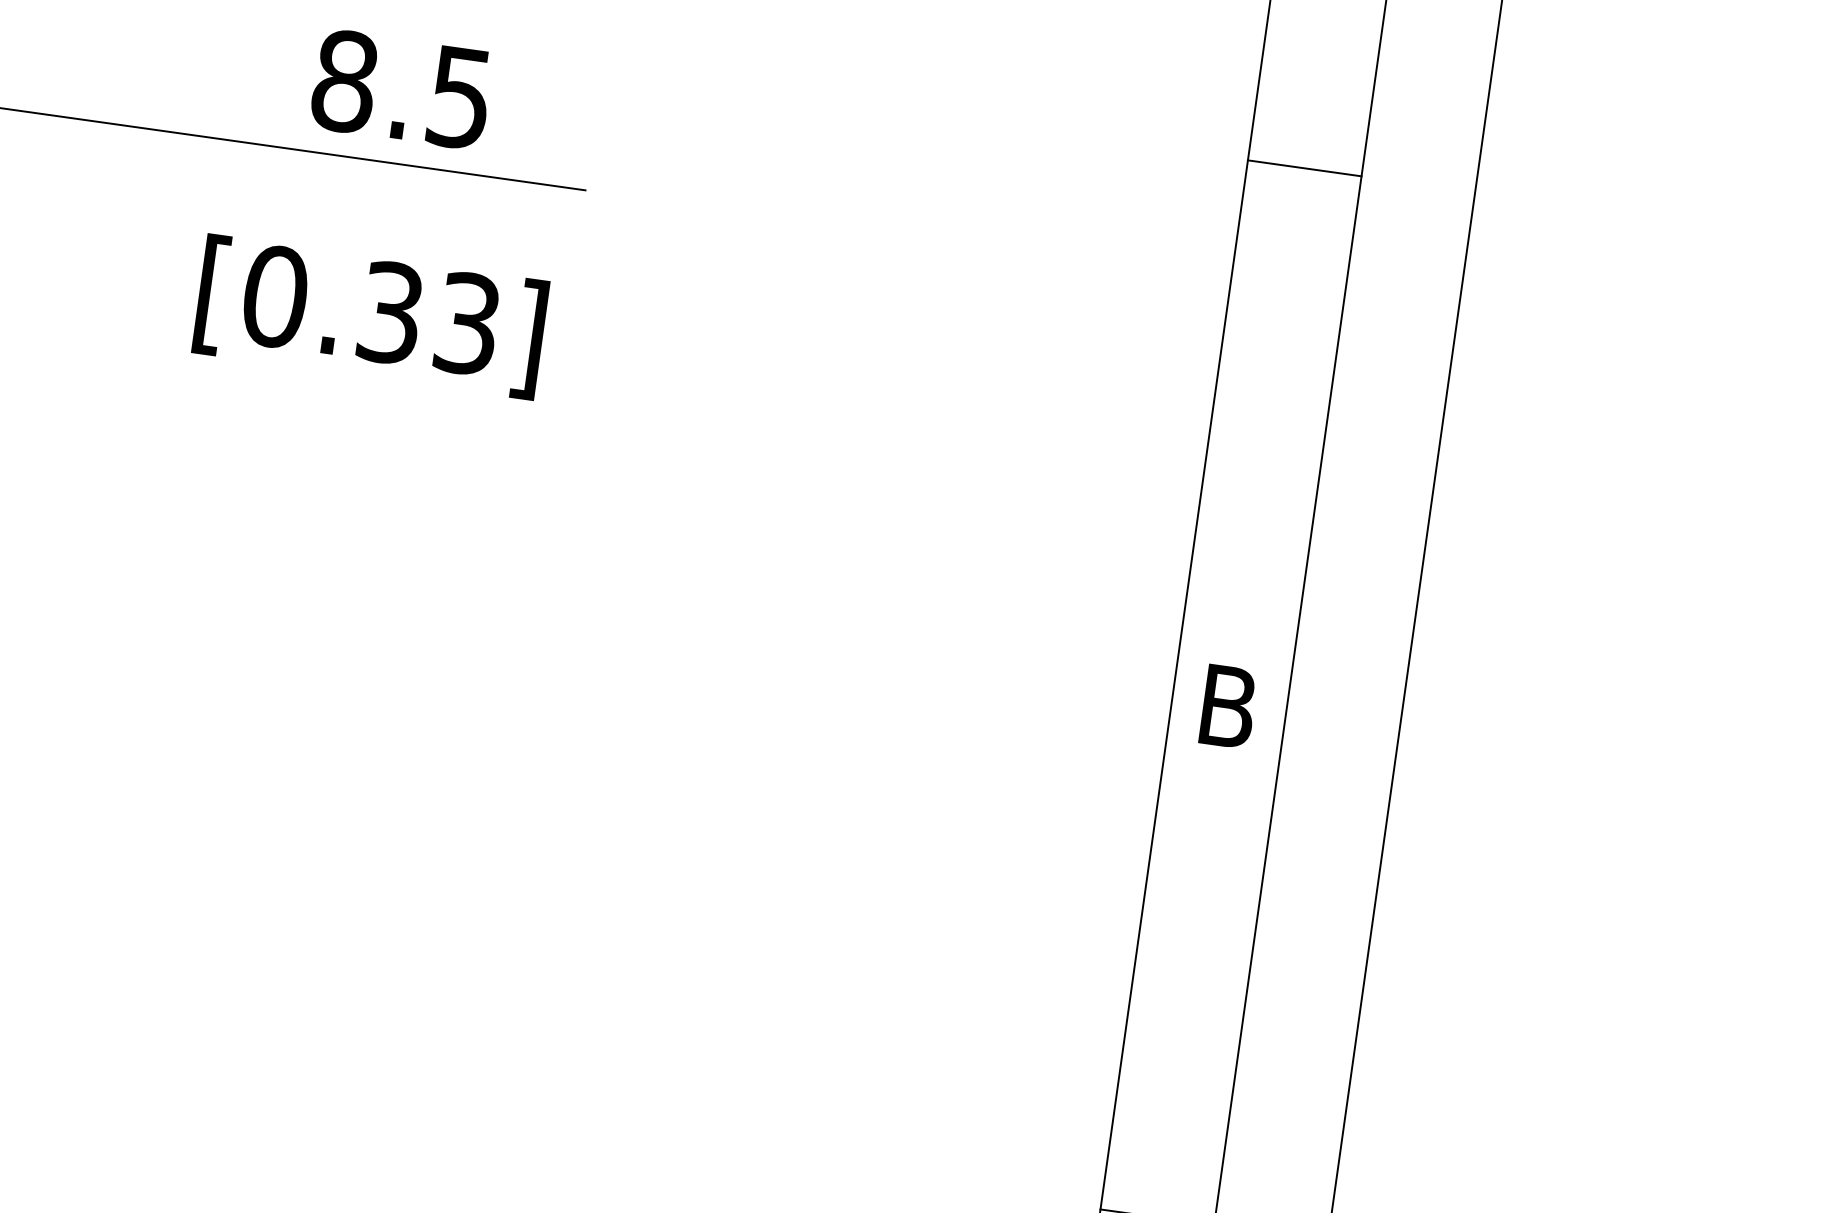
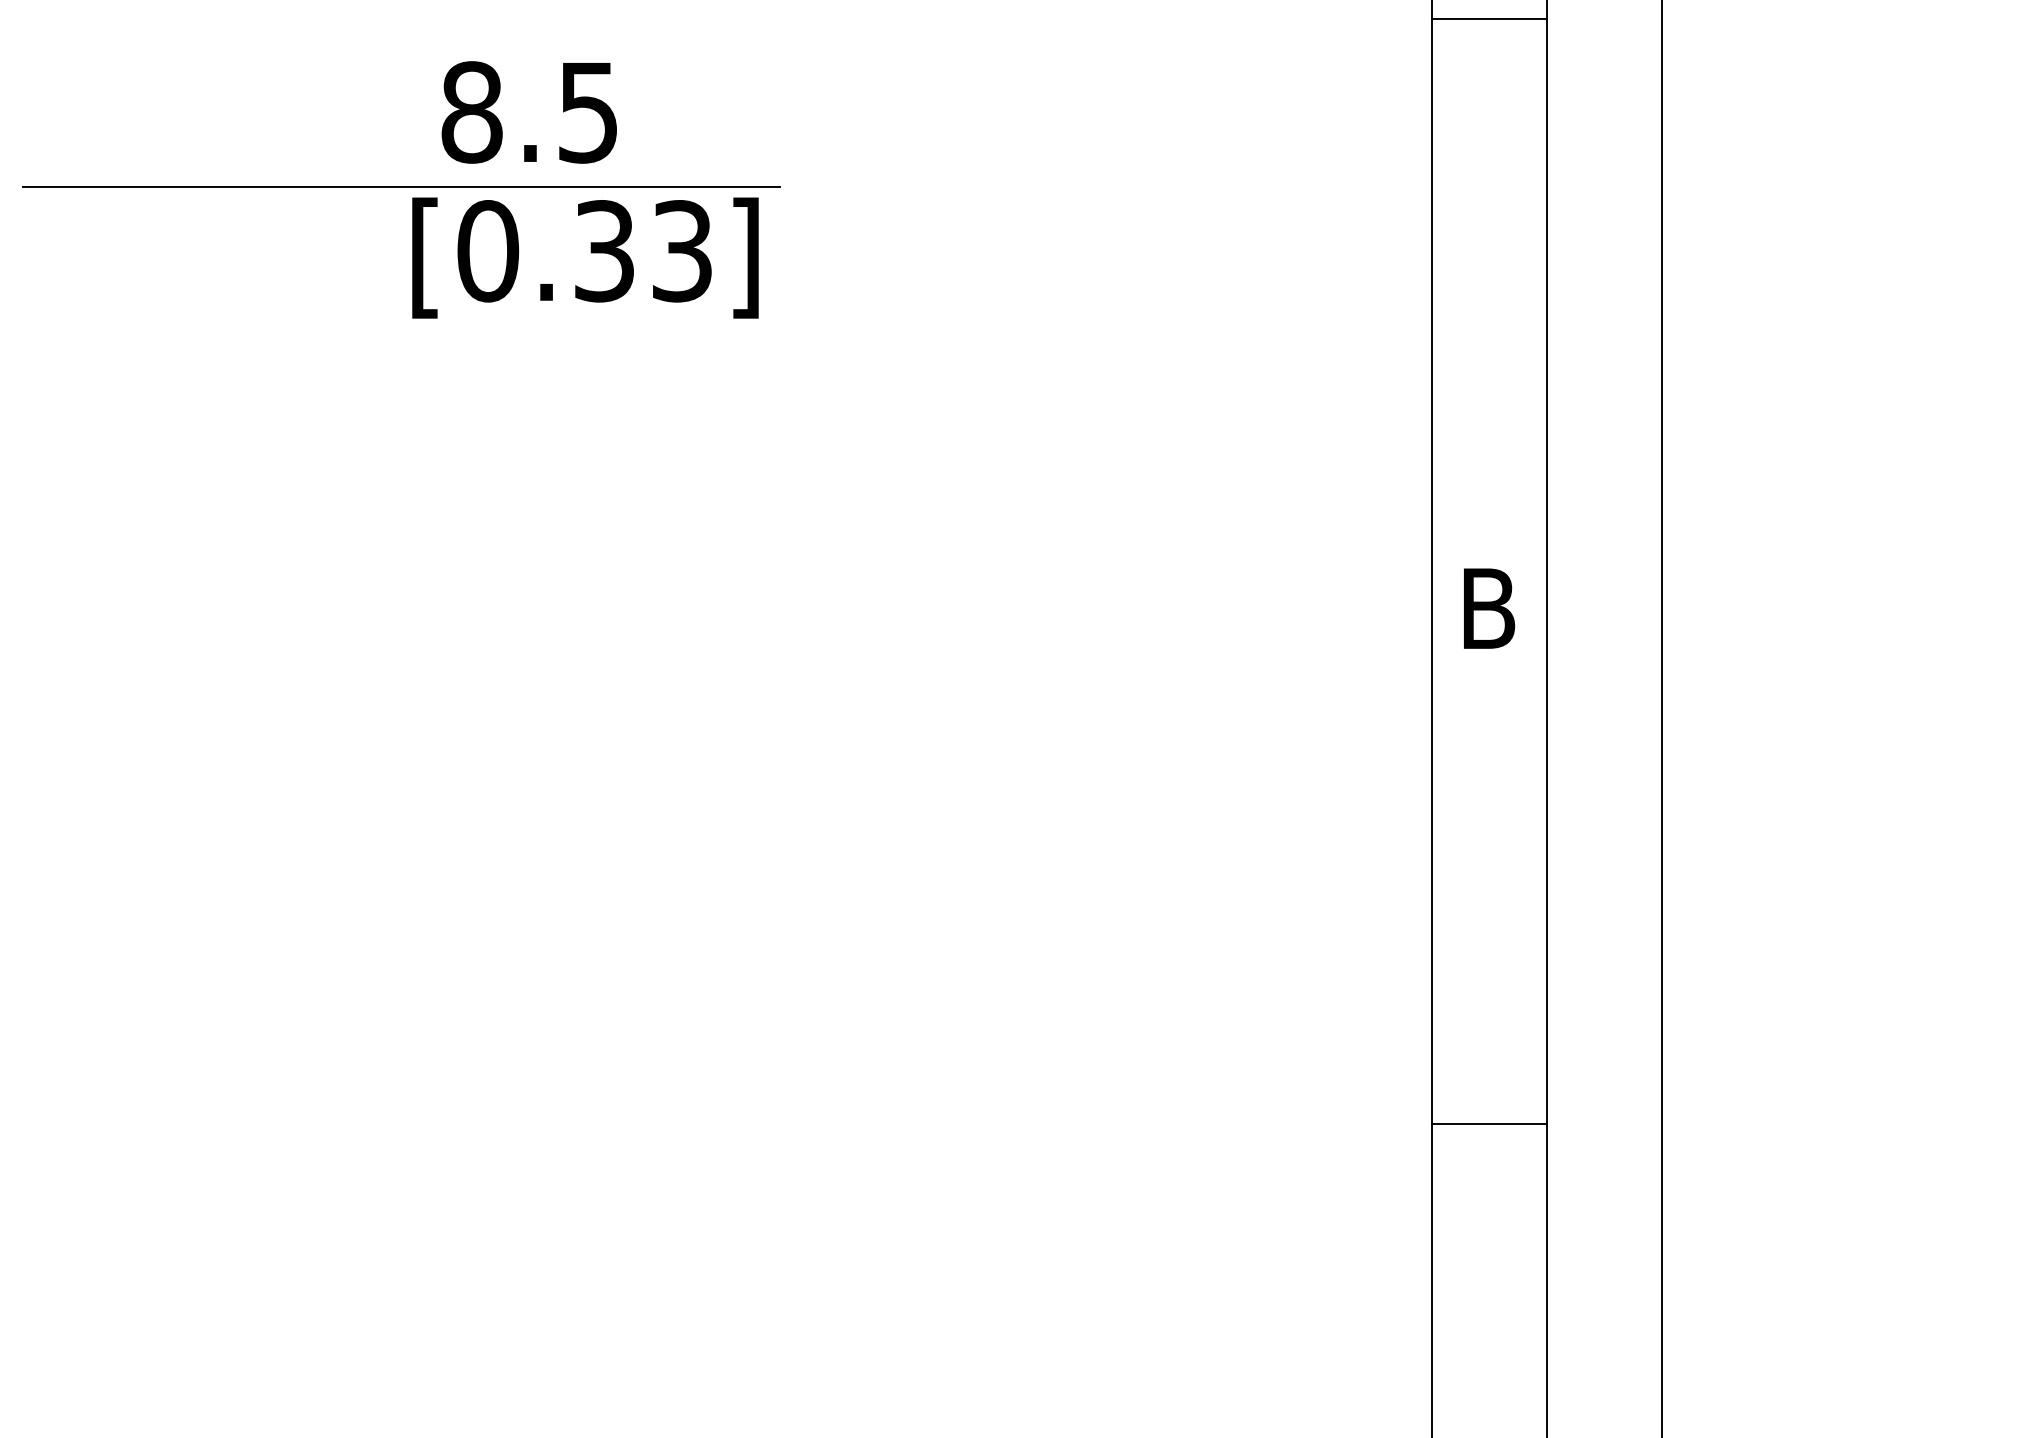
text: (400, 89) -> (528, 112), moved
line: (1304, 168) -> (1489, 18), moved
text: (370, 316) -> (585, 257), moved

